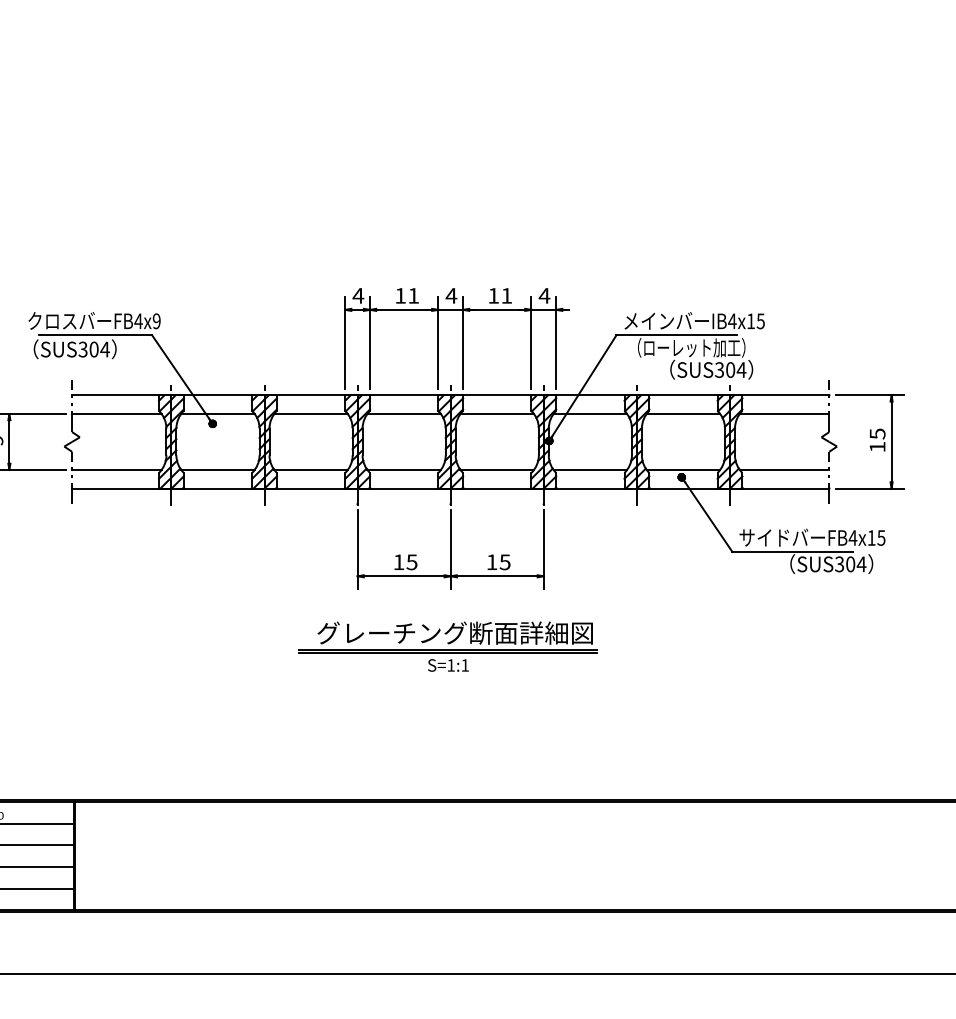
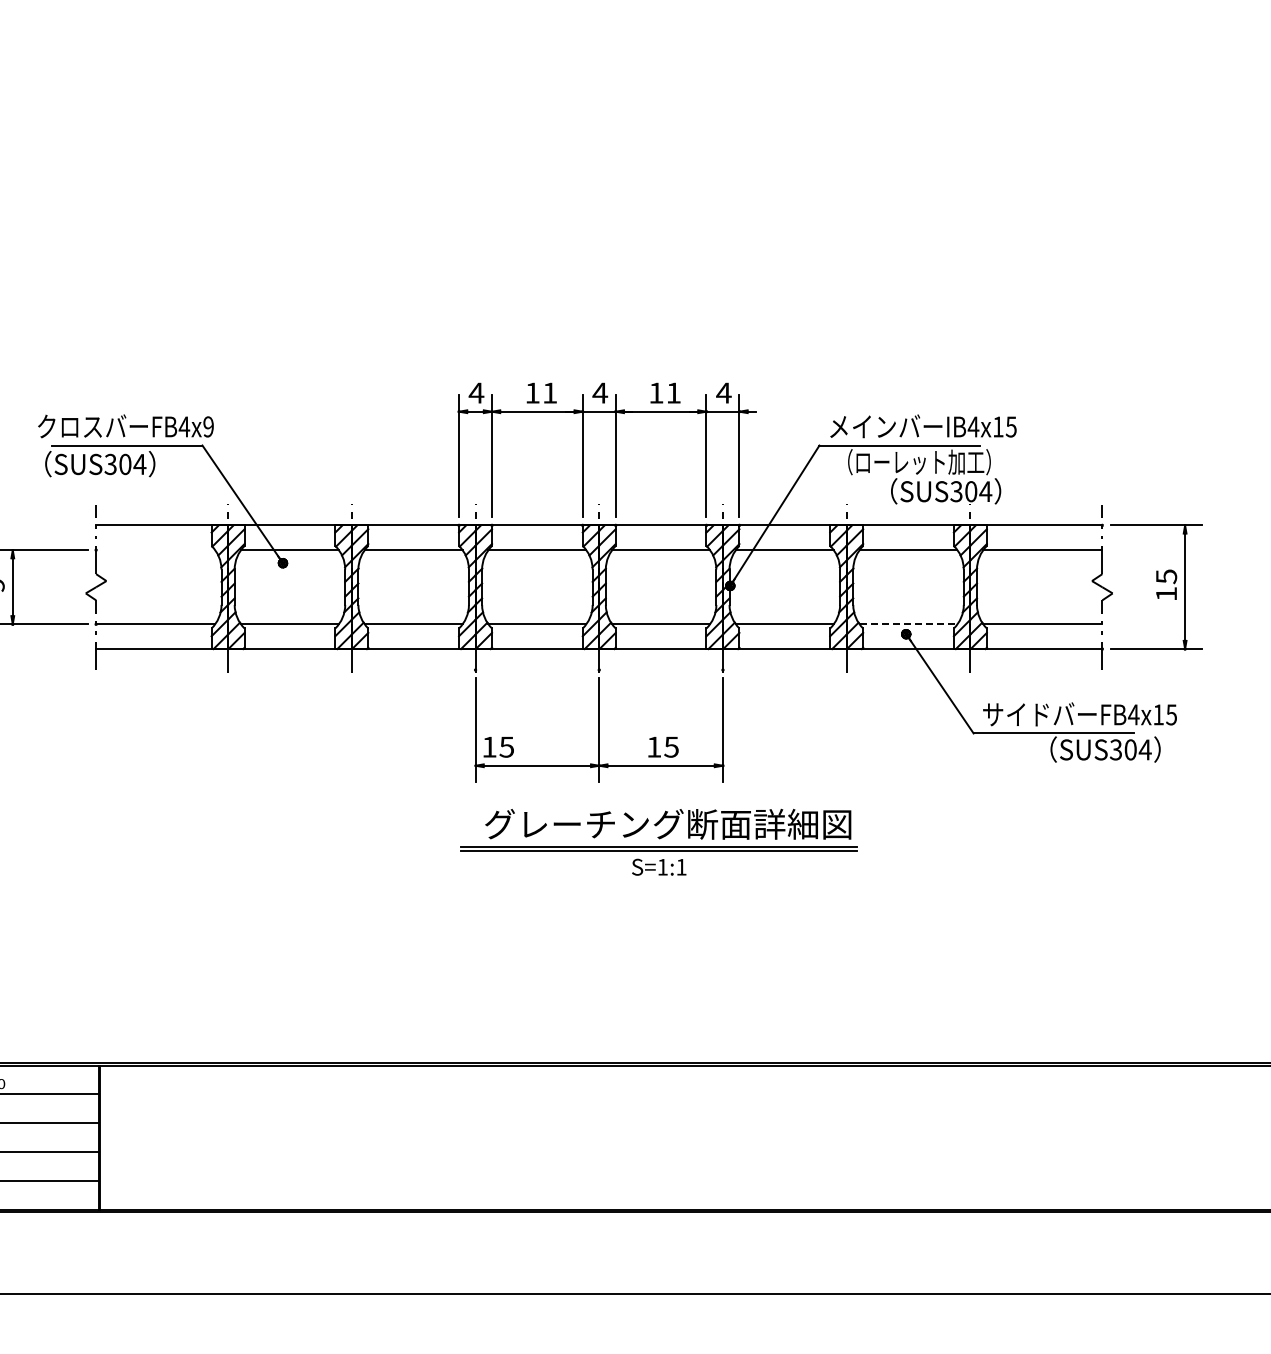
line: (116, 414) -> (155, 550), removed
line: (683, 469) -> (908, 624), solid -> dashed
text: (405, 562) -> (498, 747), moved
part: (447, 646) -> (658, 841), moved

